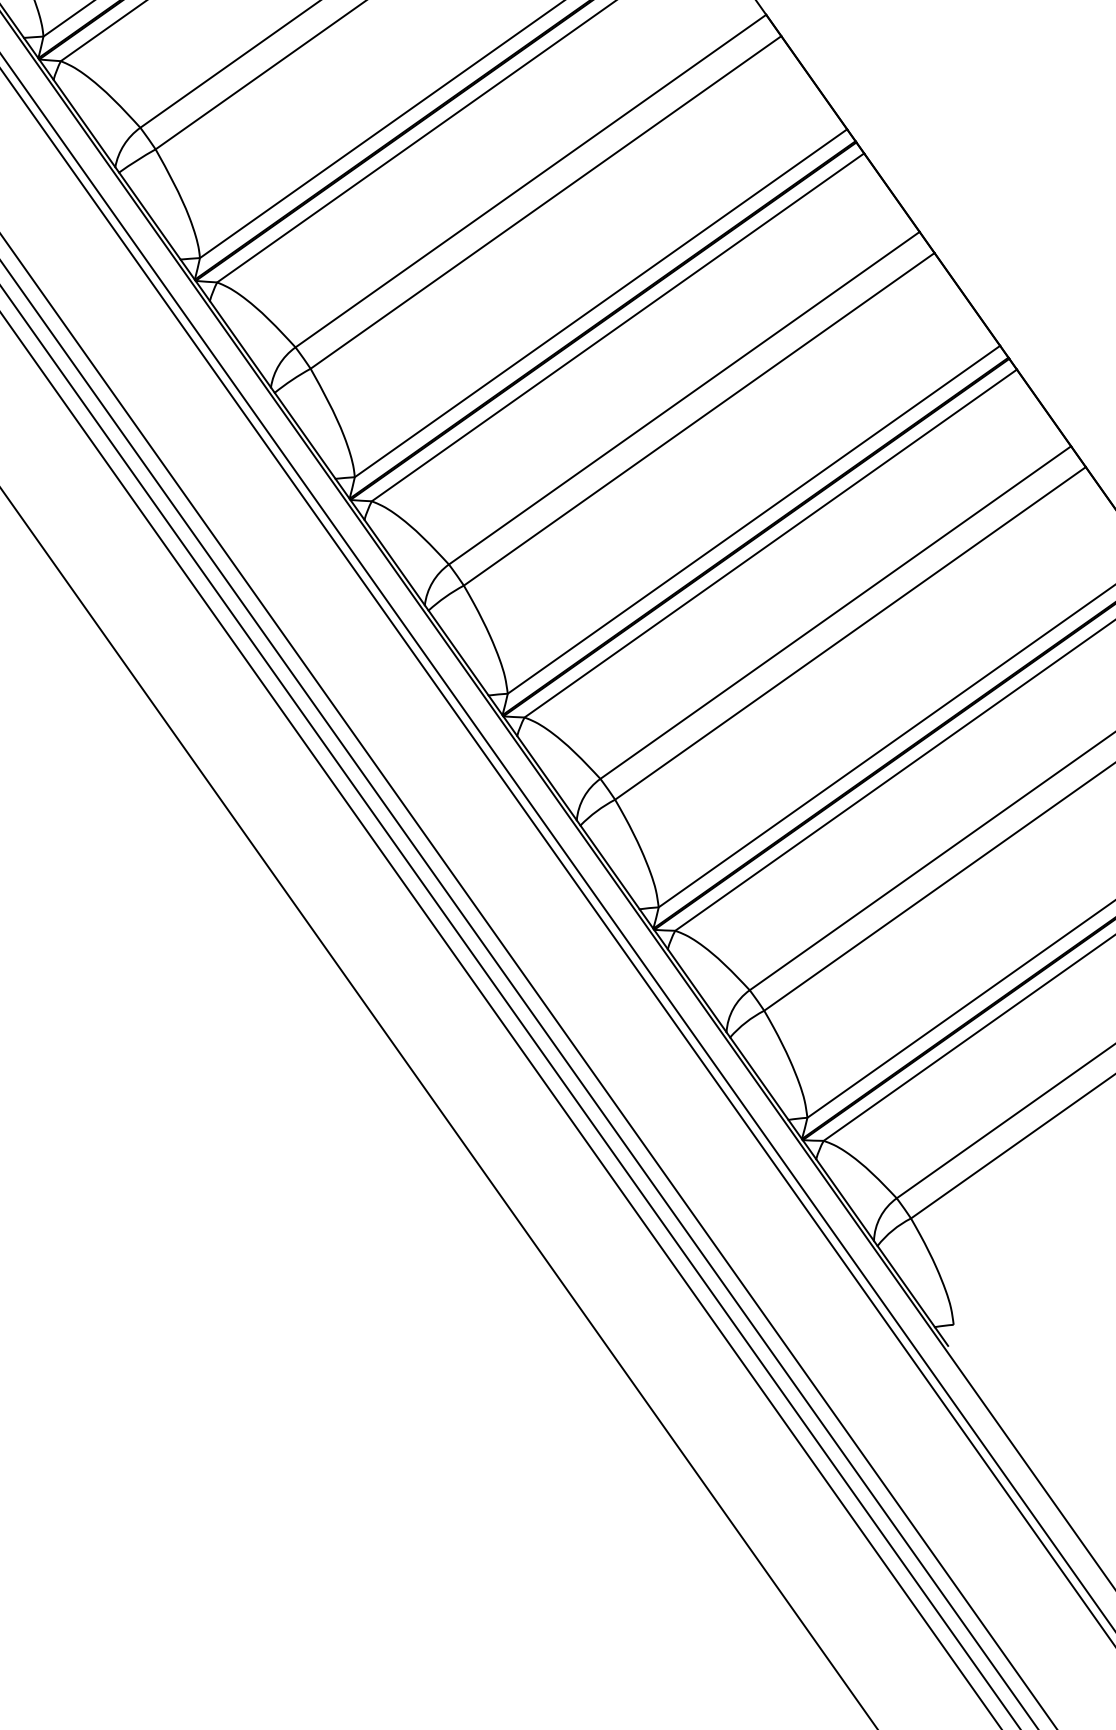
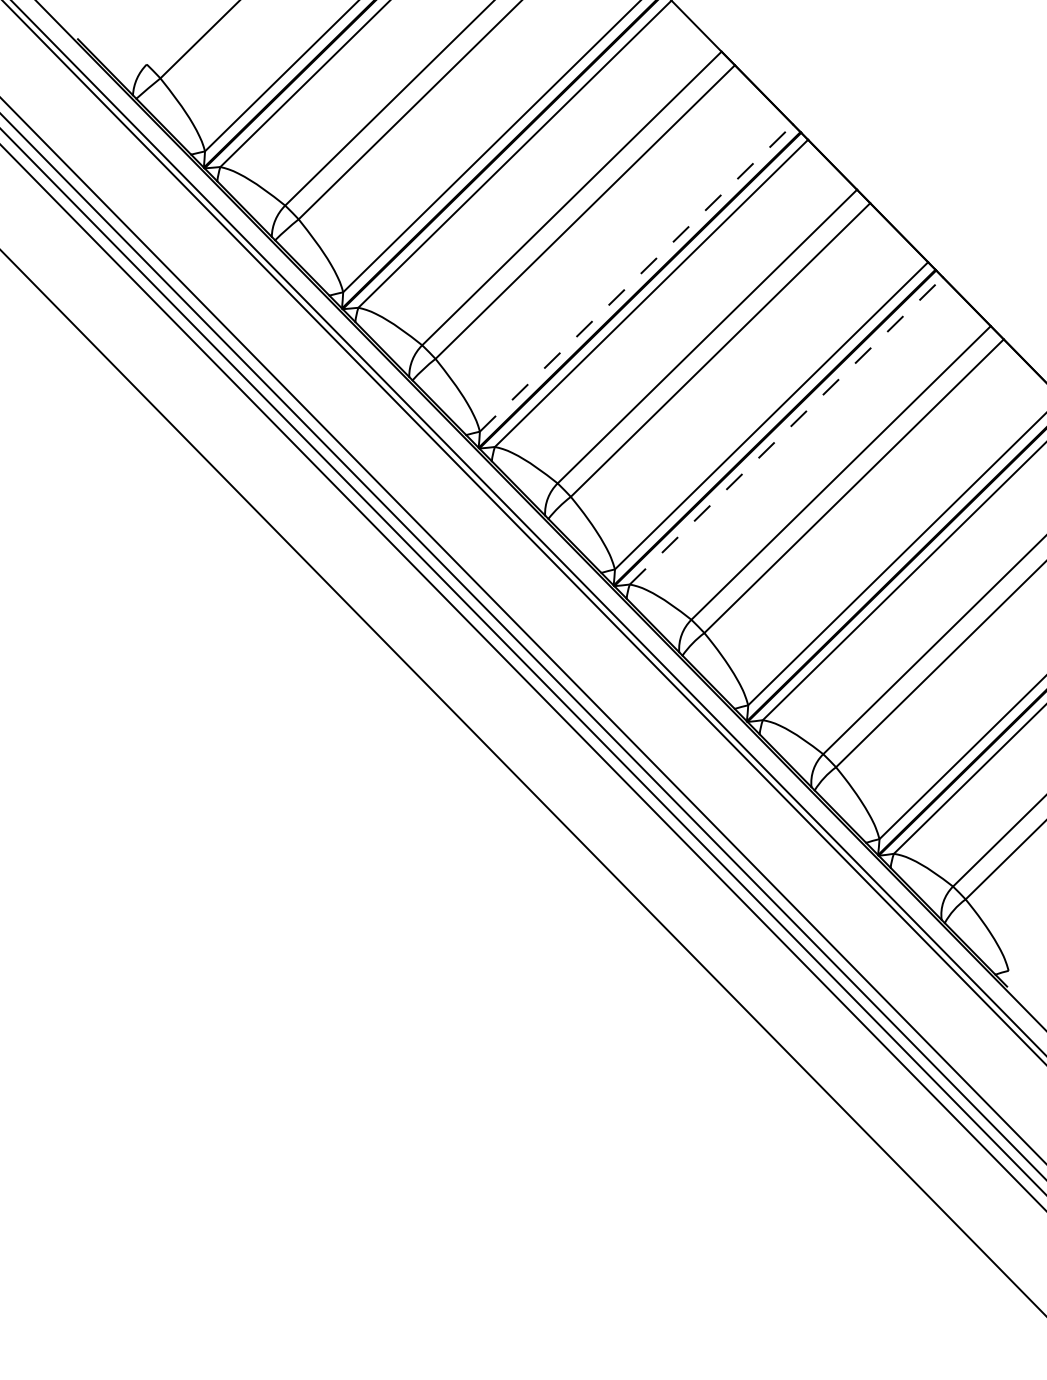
line: (601, 302) -> (636, 277), solid -> dashed
line: (771, 542) -> (786, 430), solid -> dashed

